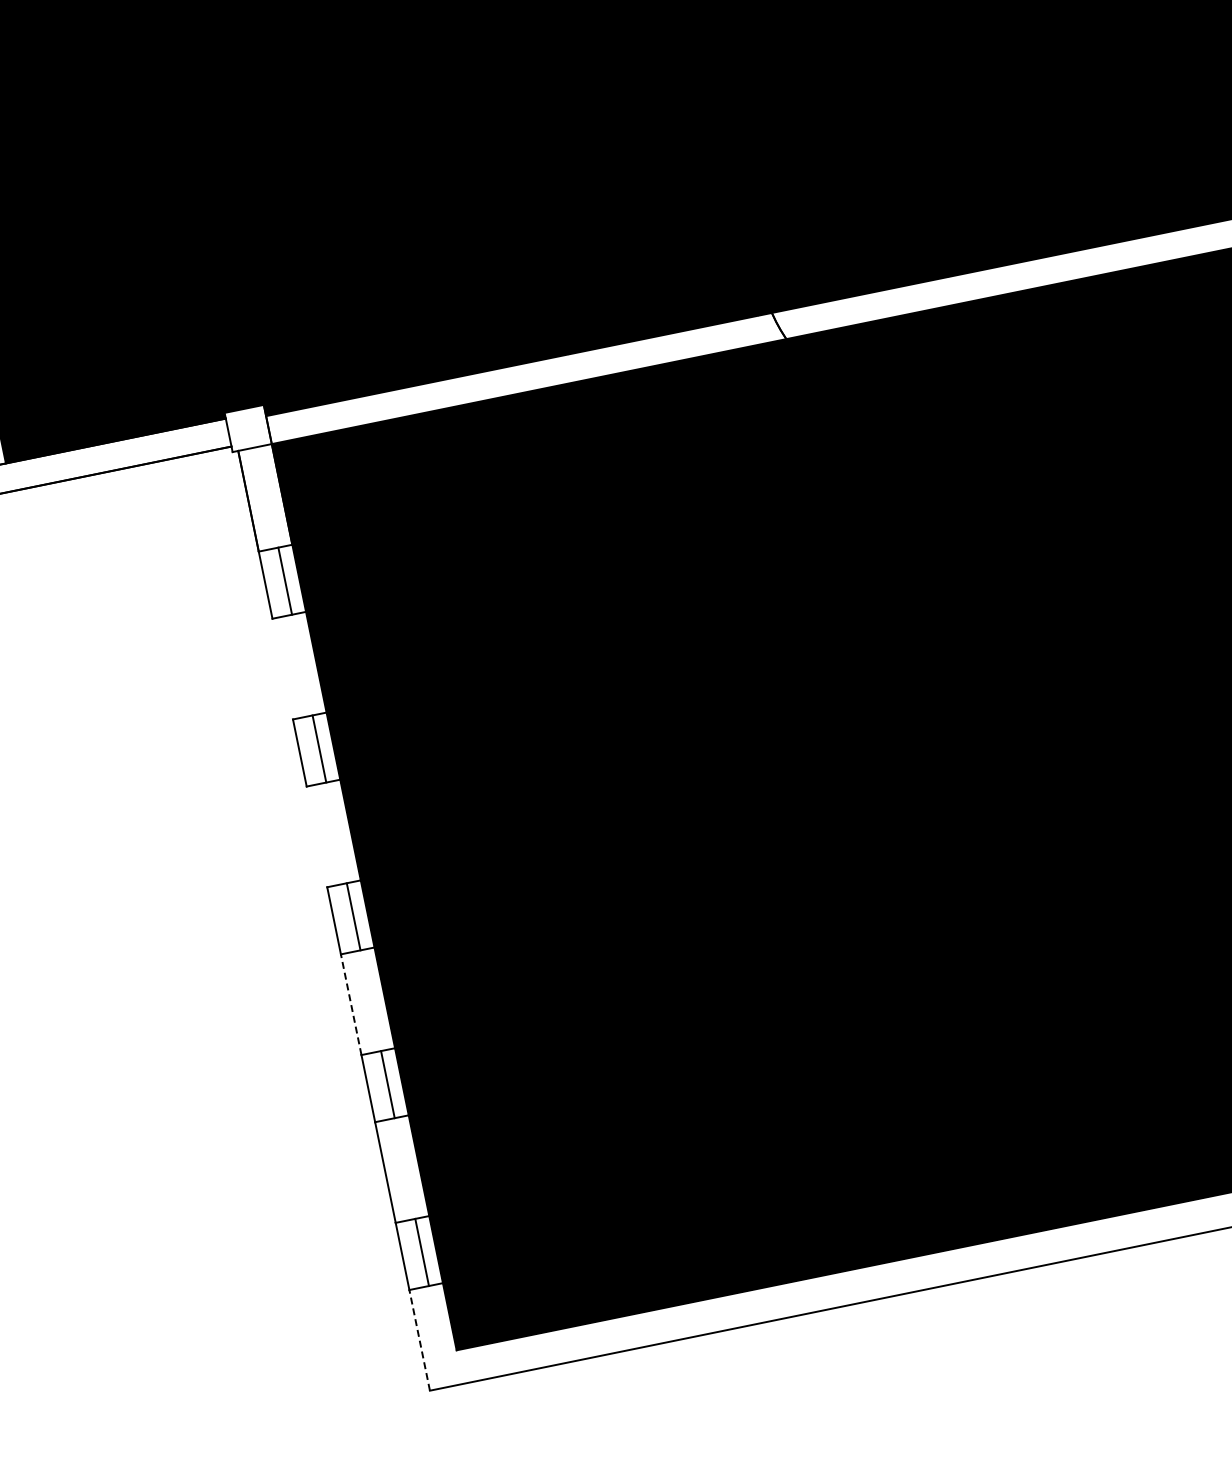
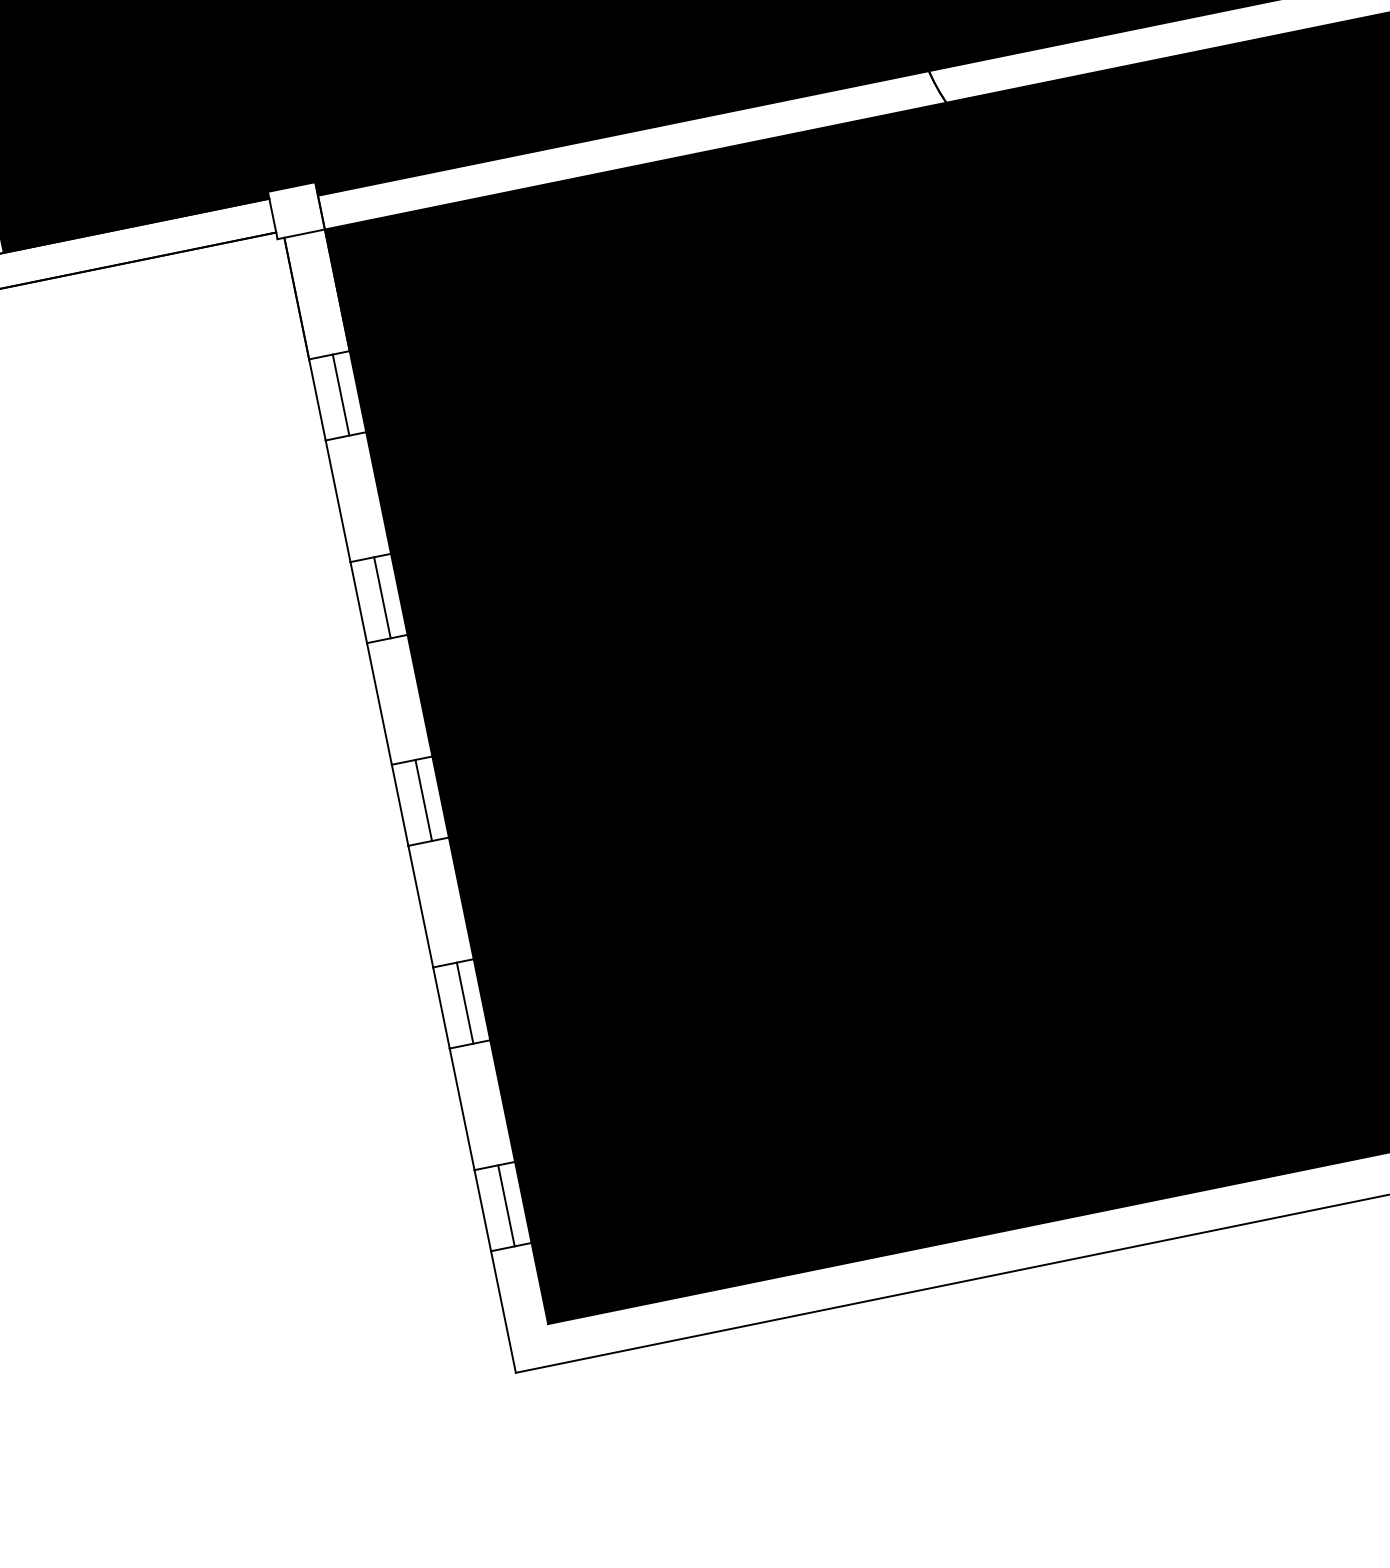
line: (282, 668) -> (337, 500), added
line: (316, 836) -> (378, 703), added
line: (351, 1004) -> (421, 906), dashed -> solid
line: (419, 1339) -> (503, 1310), dashed -> solid

